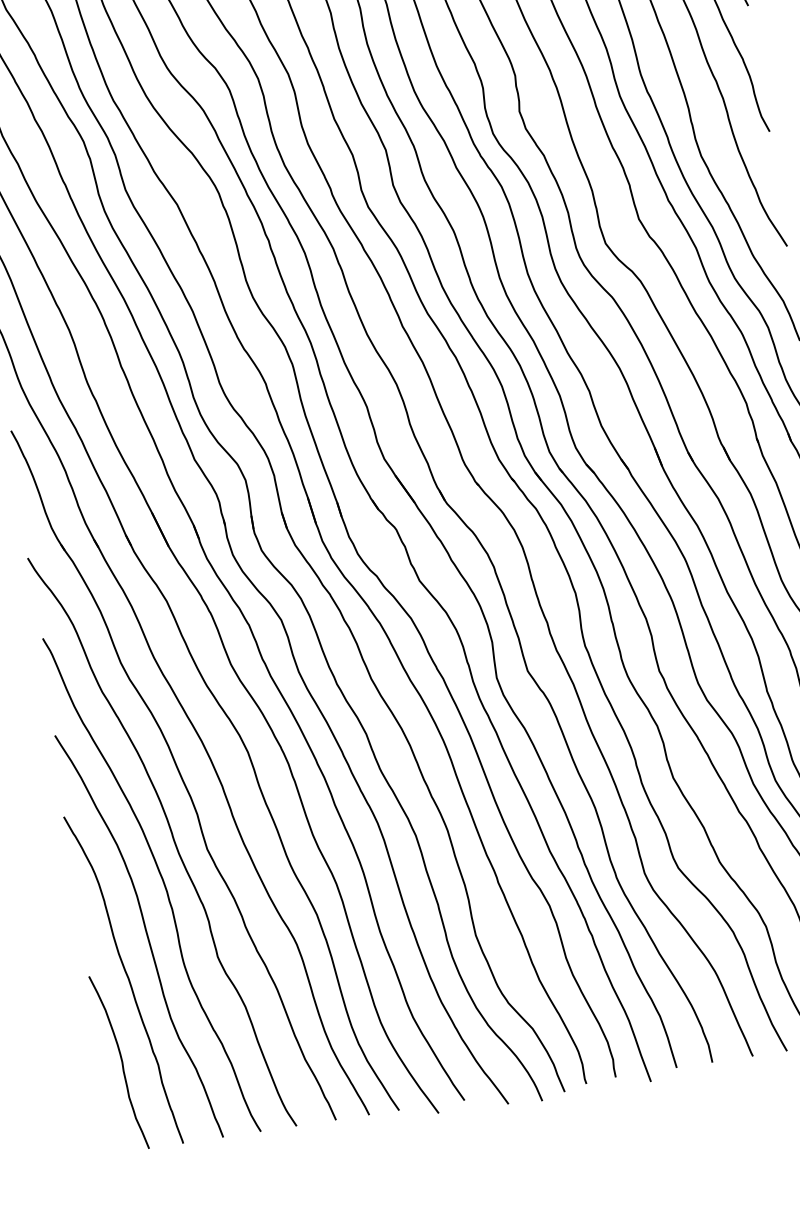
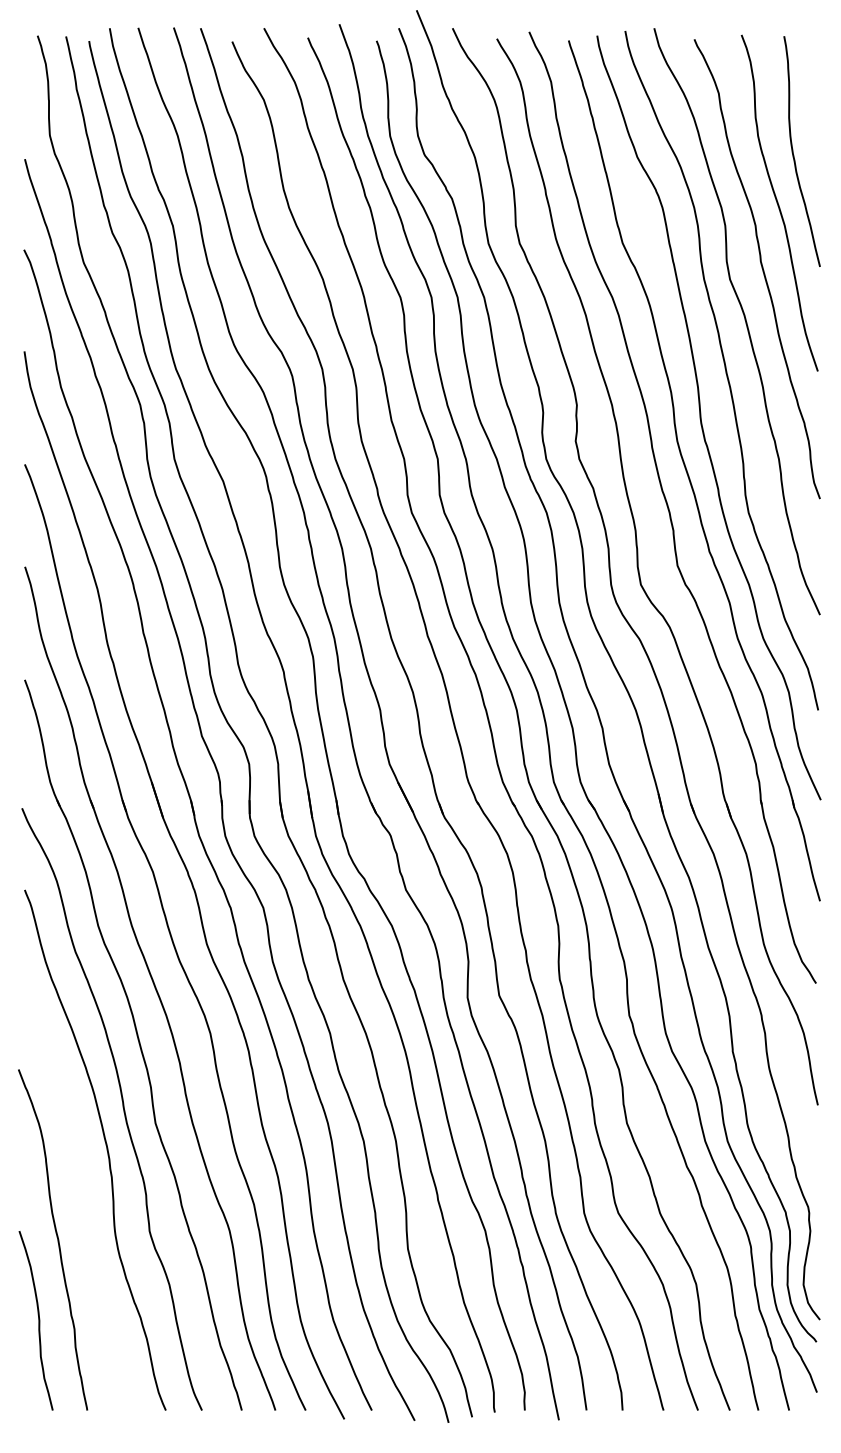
curve: (146, 934) -> (82, 1198), removed

